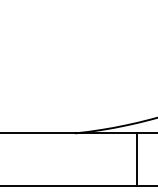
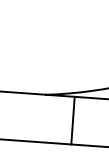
line: (137, 159) -> (73, 120), moved

